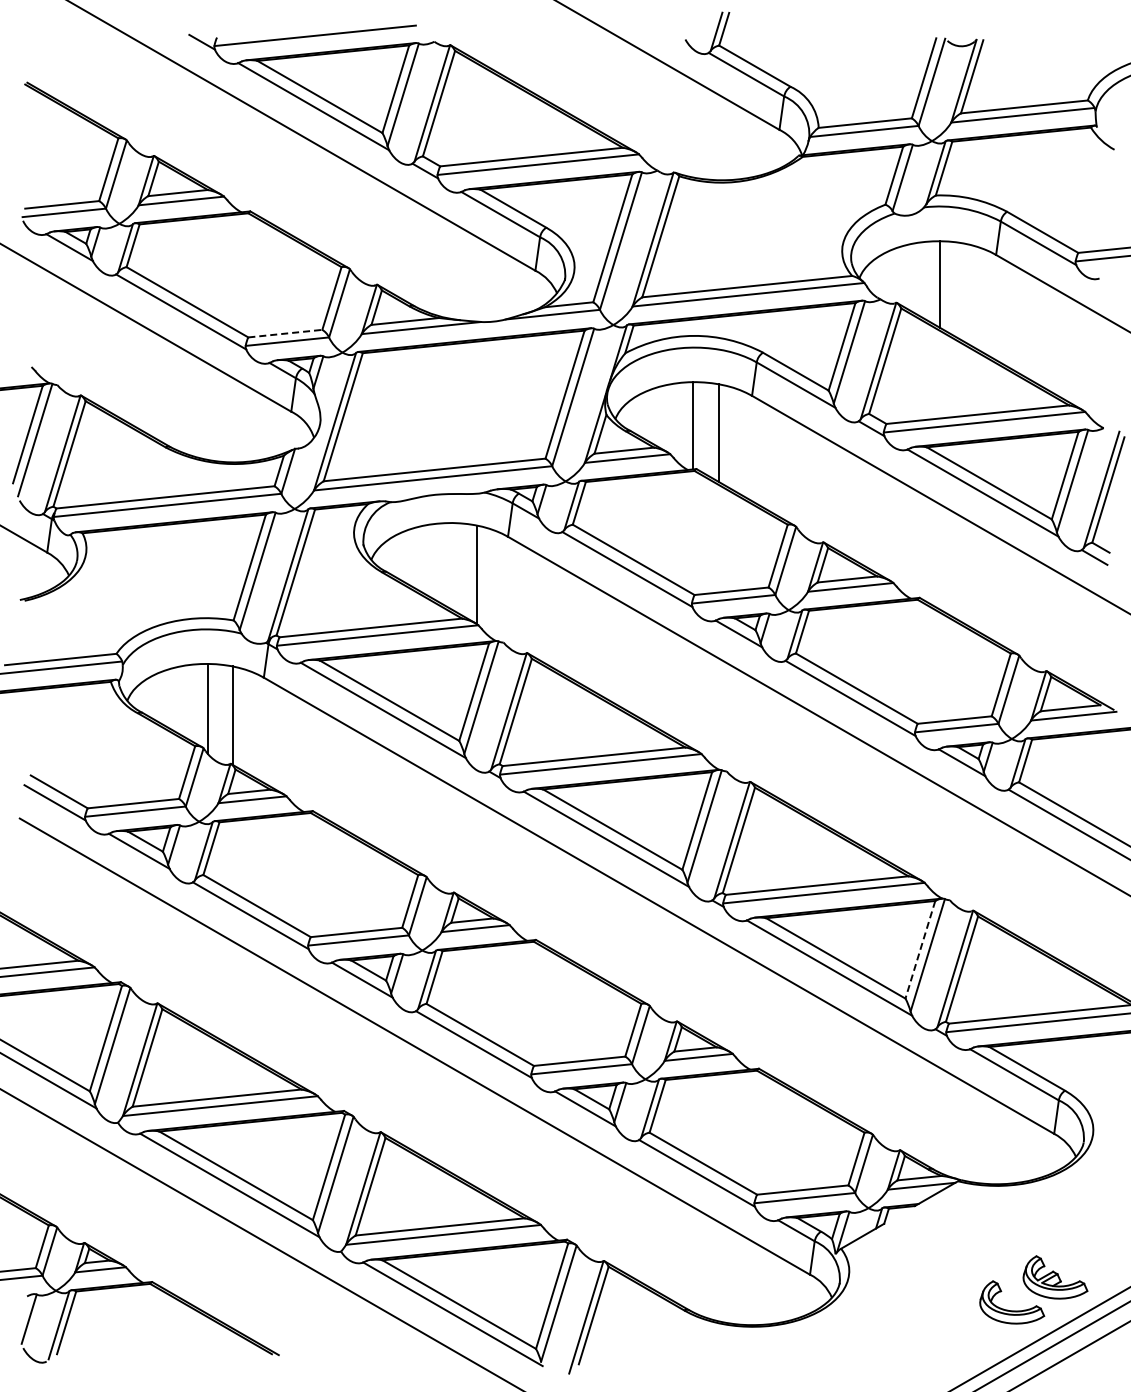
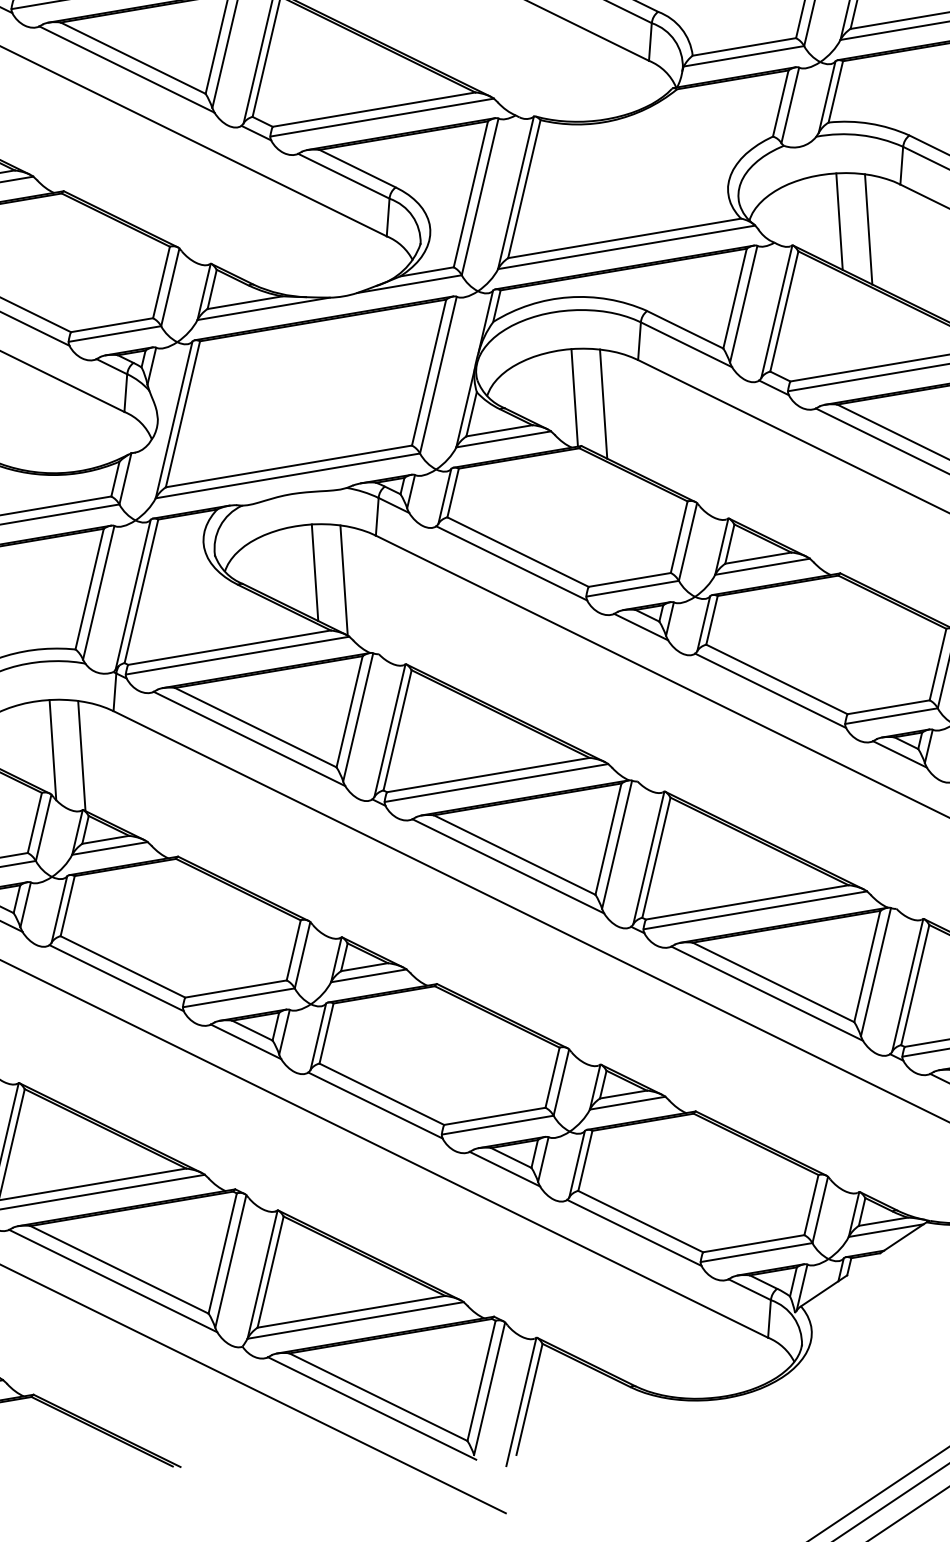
line: (965, 292) -> (868, 228), added
line: (285, 333) -> (112, 325), dashed -> solid
line: (451, 566) -> (314, 573), added
line: (920, 950) -> (867, 967), dashed -> solid

